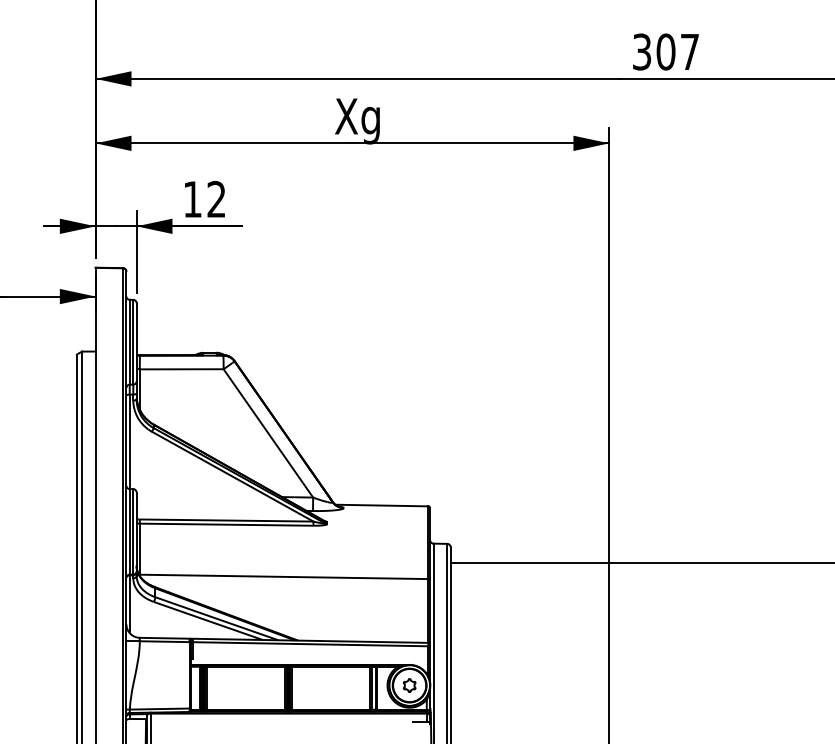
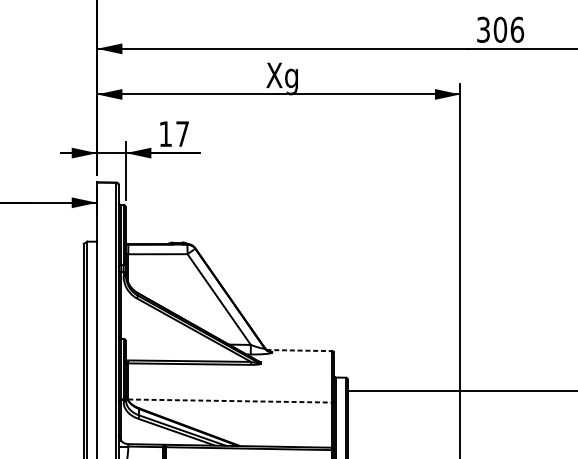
text: (689, 51) -> (517, 29), 307 -> 306
text: (216, 199) -> (182, 134), 12 -> 17
line: (381, 505) -> (299, 350), solid -> dashed
line: (284, 576) -> (230, 400), solid -> dashed

